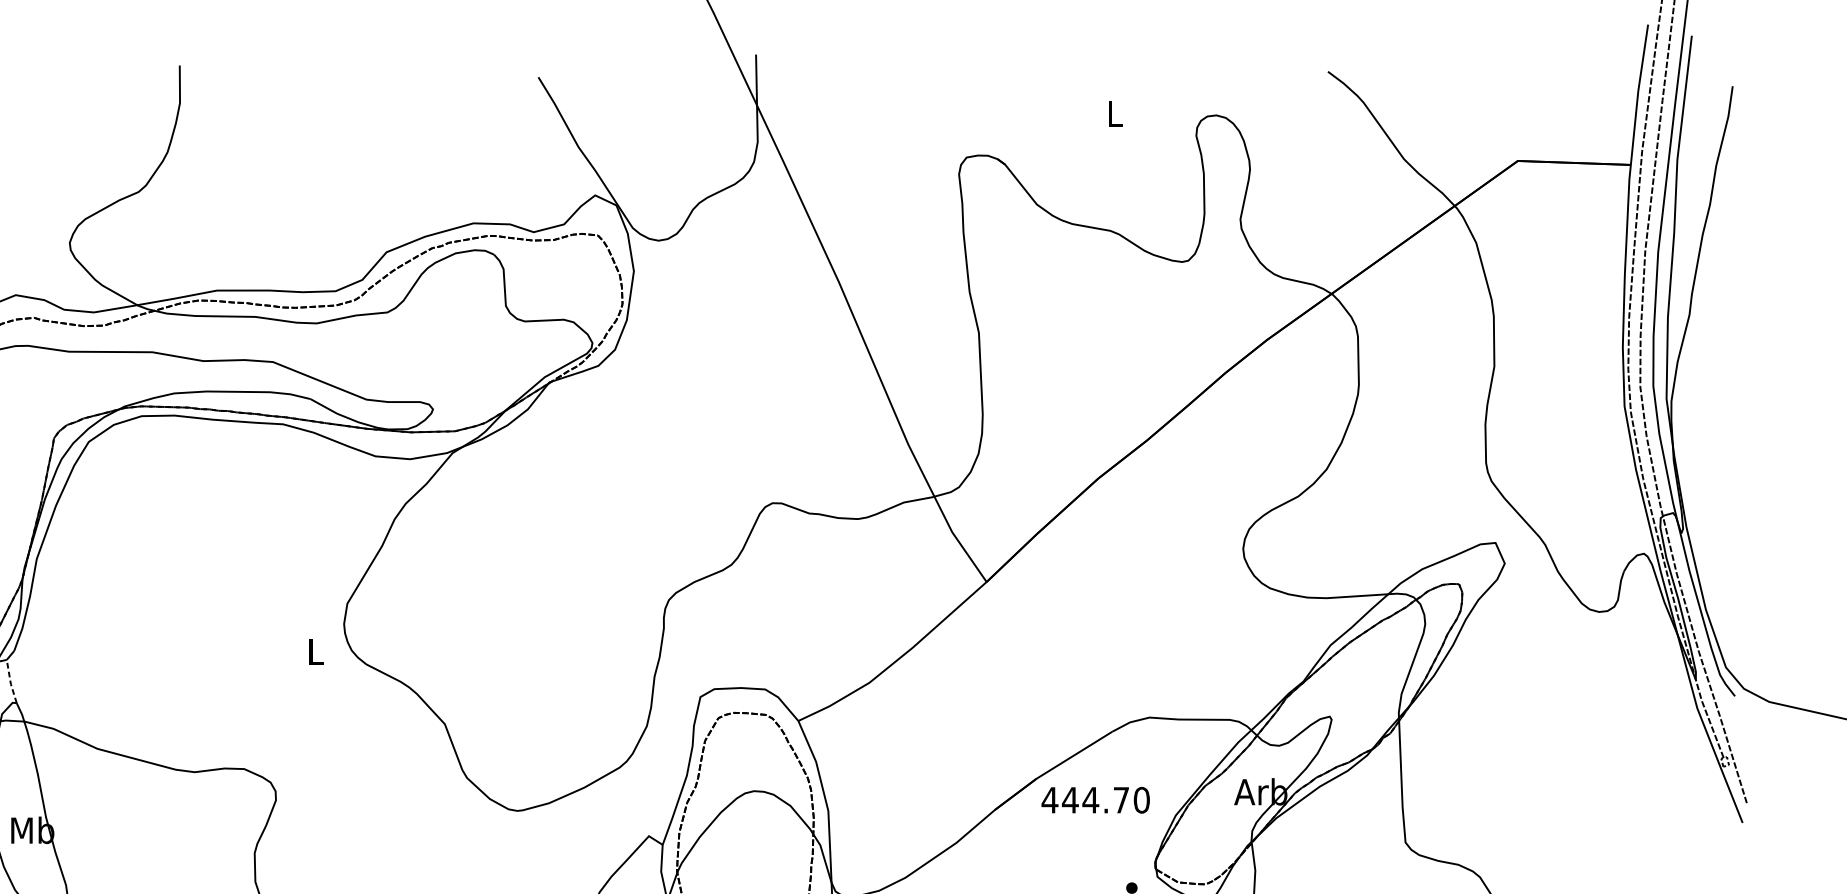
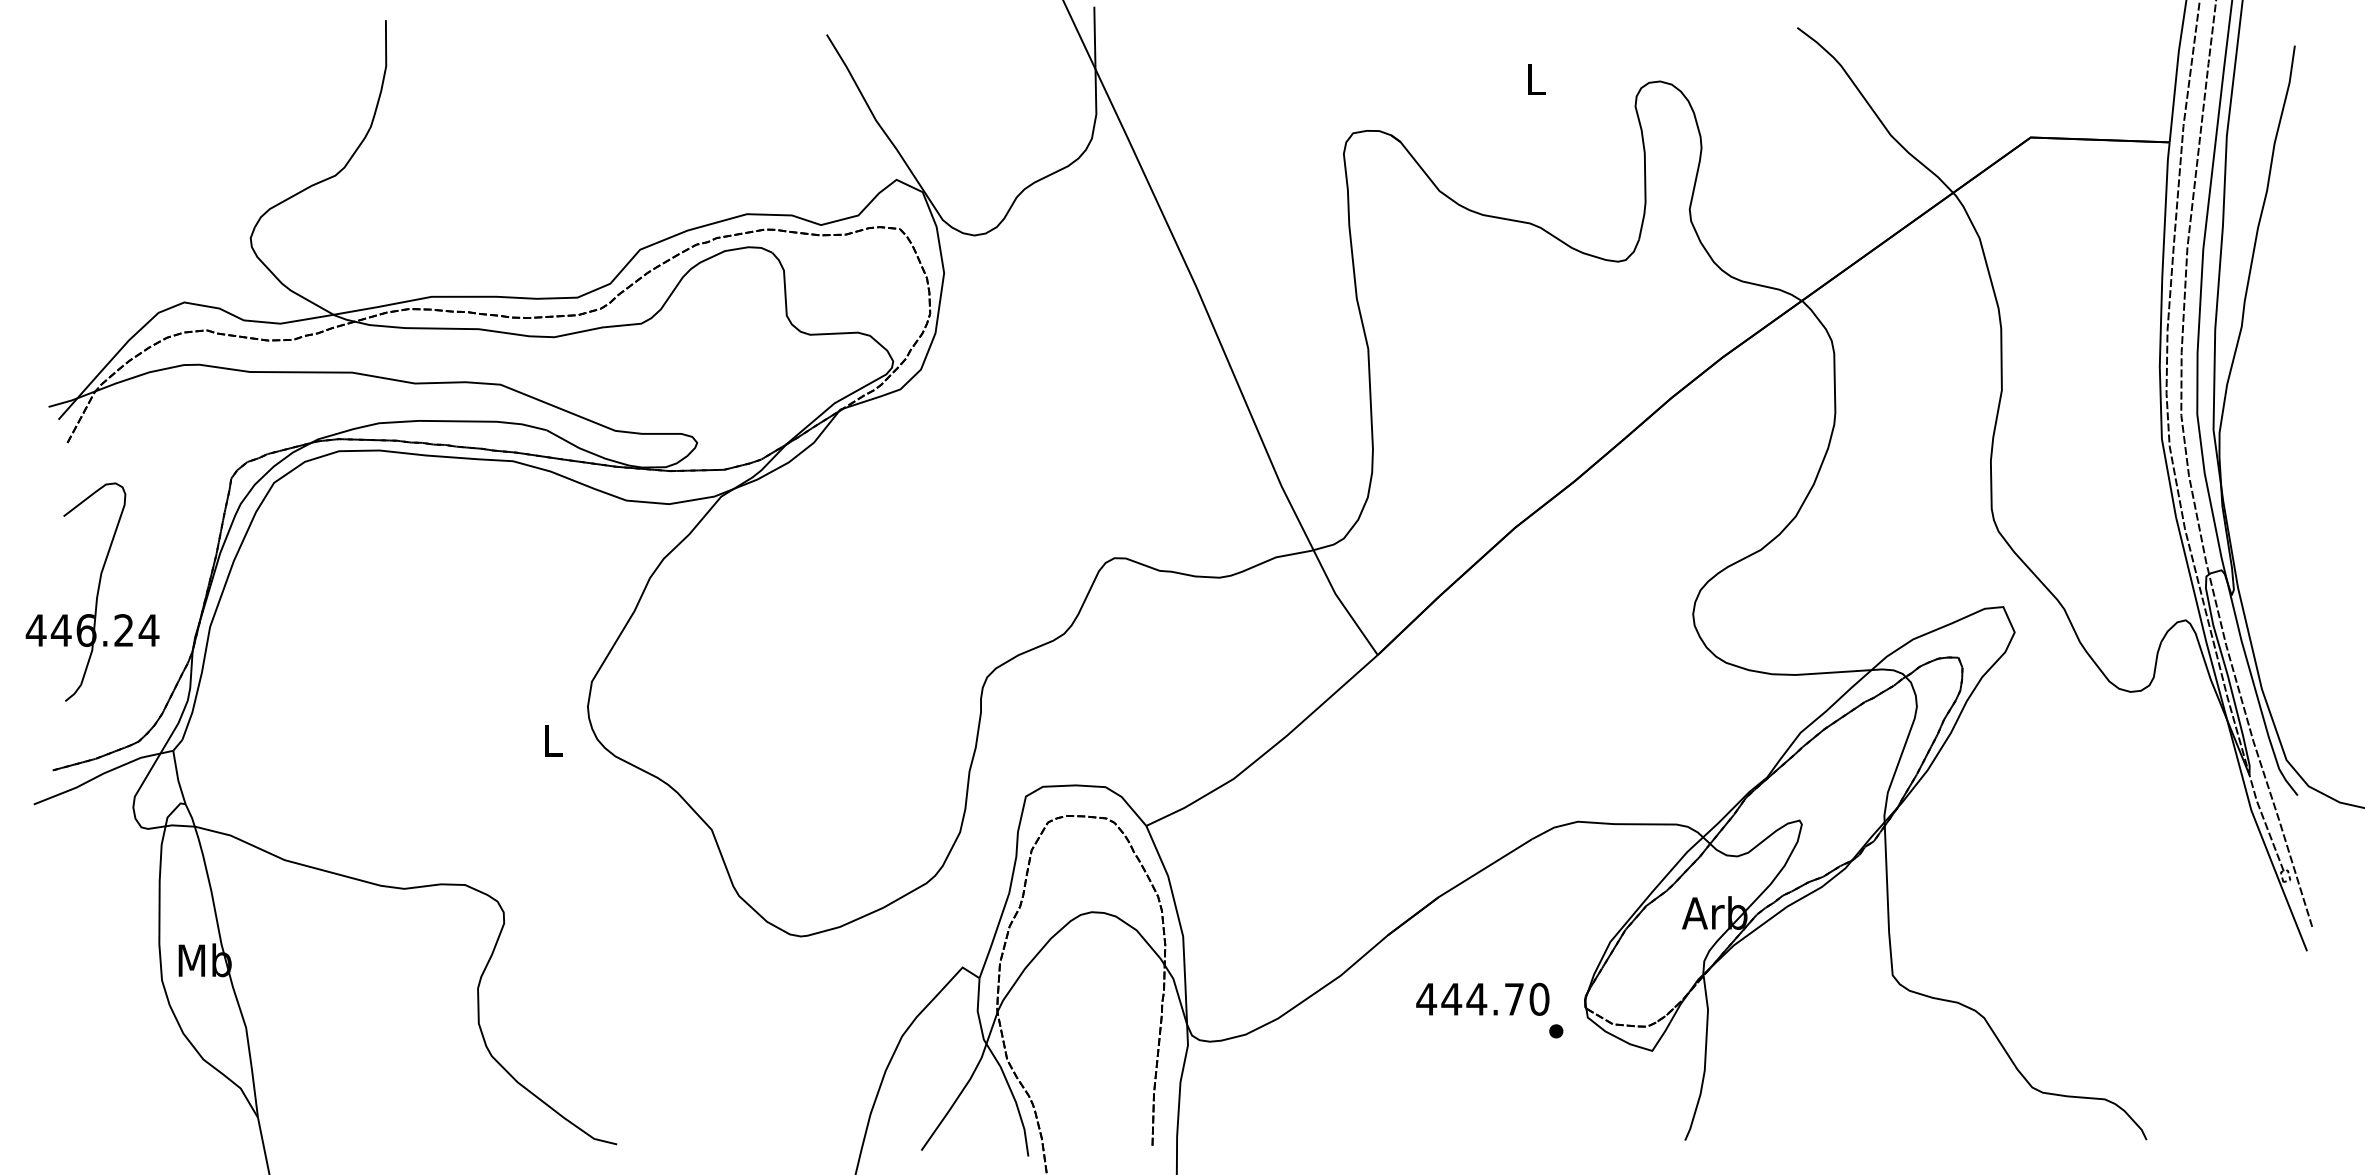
line: (10, 681) -> (177, 777), dashed -> solid
text: (1095, 799) -> (1482, 998), moved

